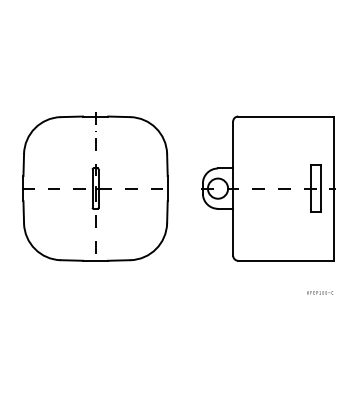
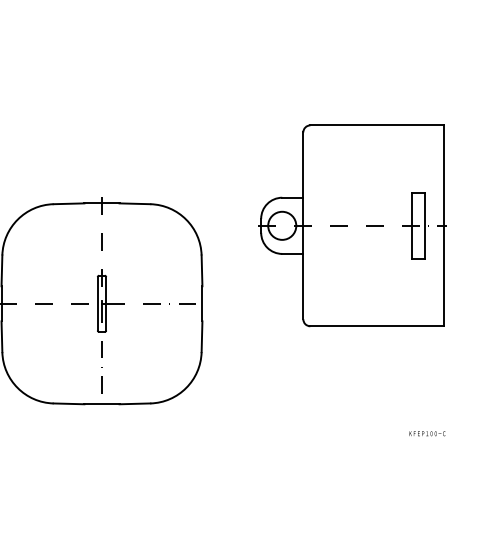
part: (268, 188) -> (352, 225), moved
text: (319, 292) -> (426, 433), moved

